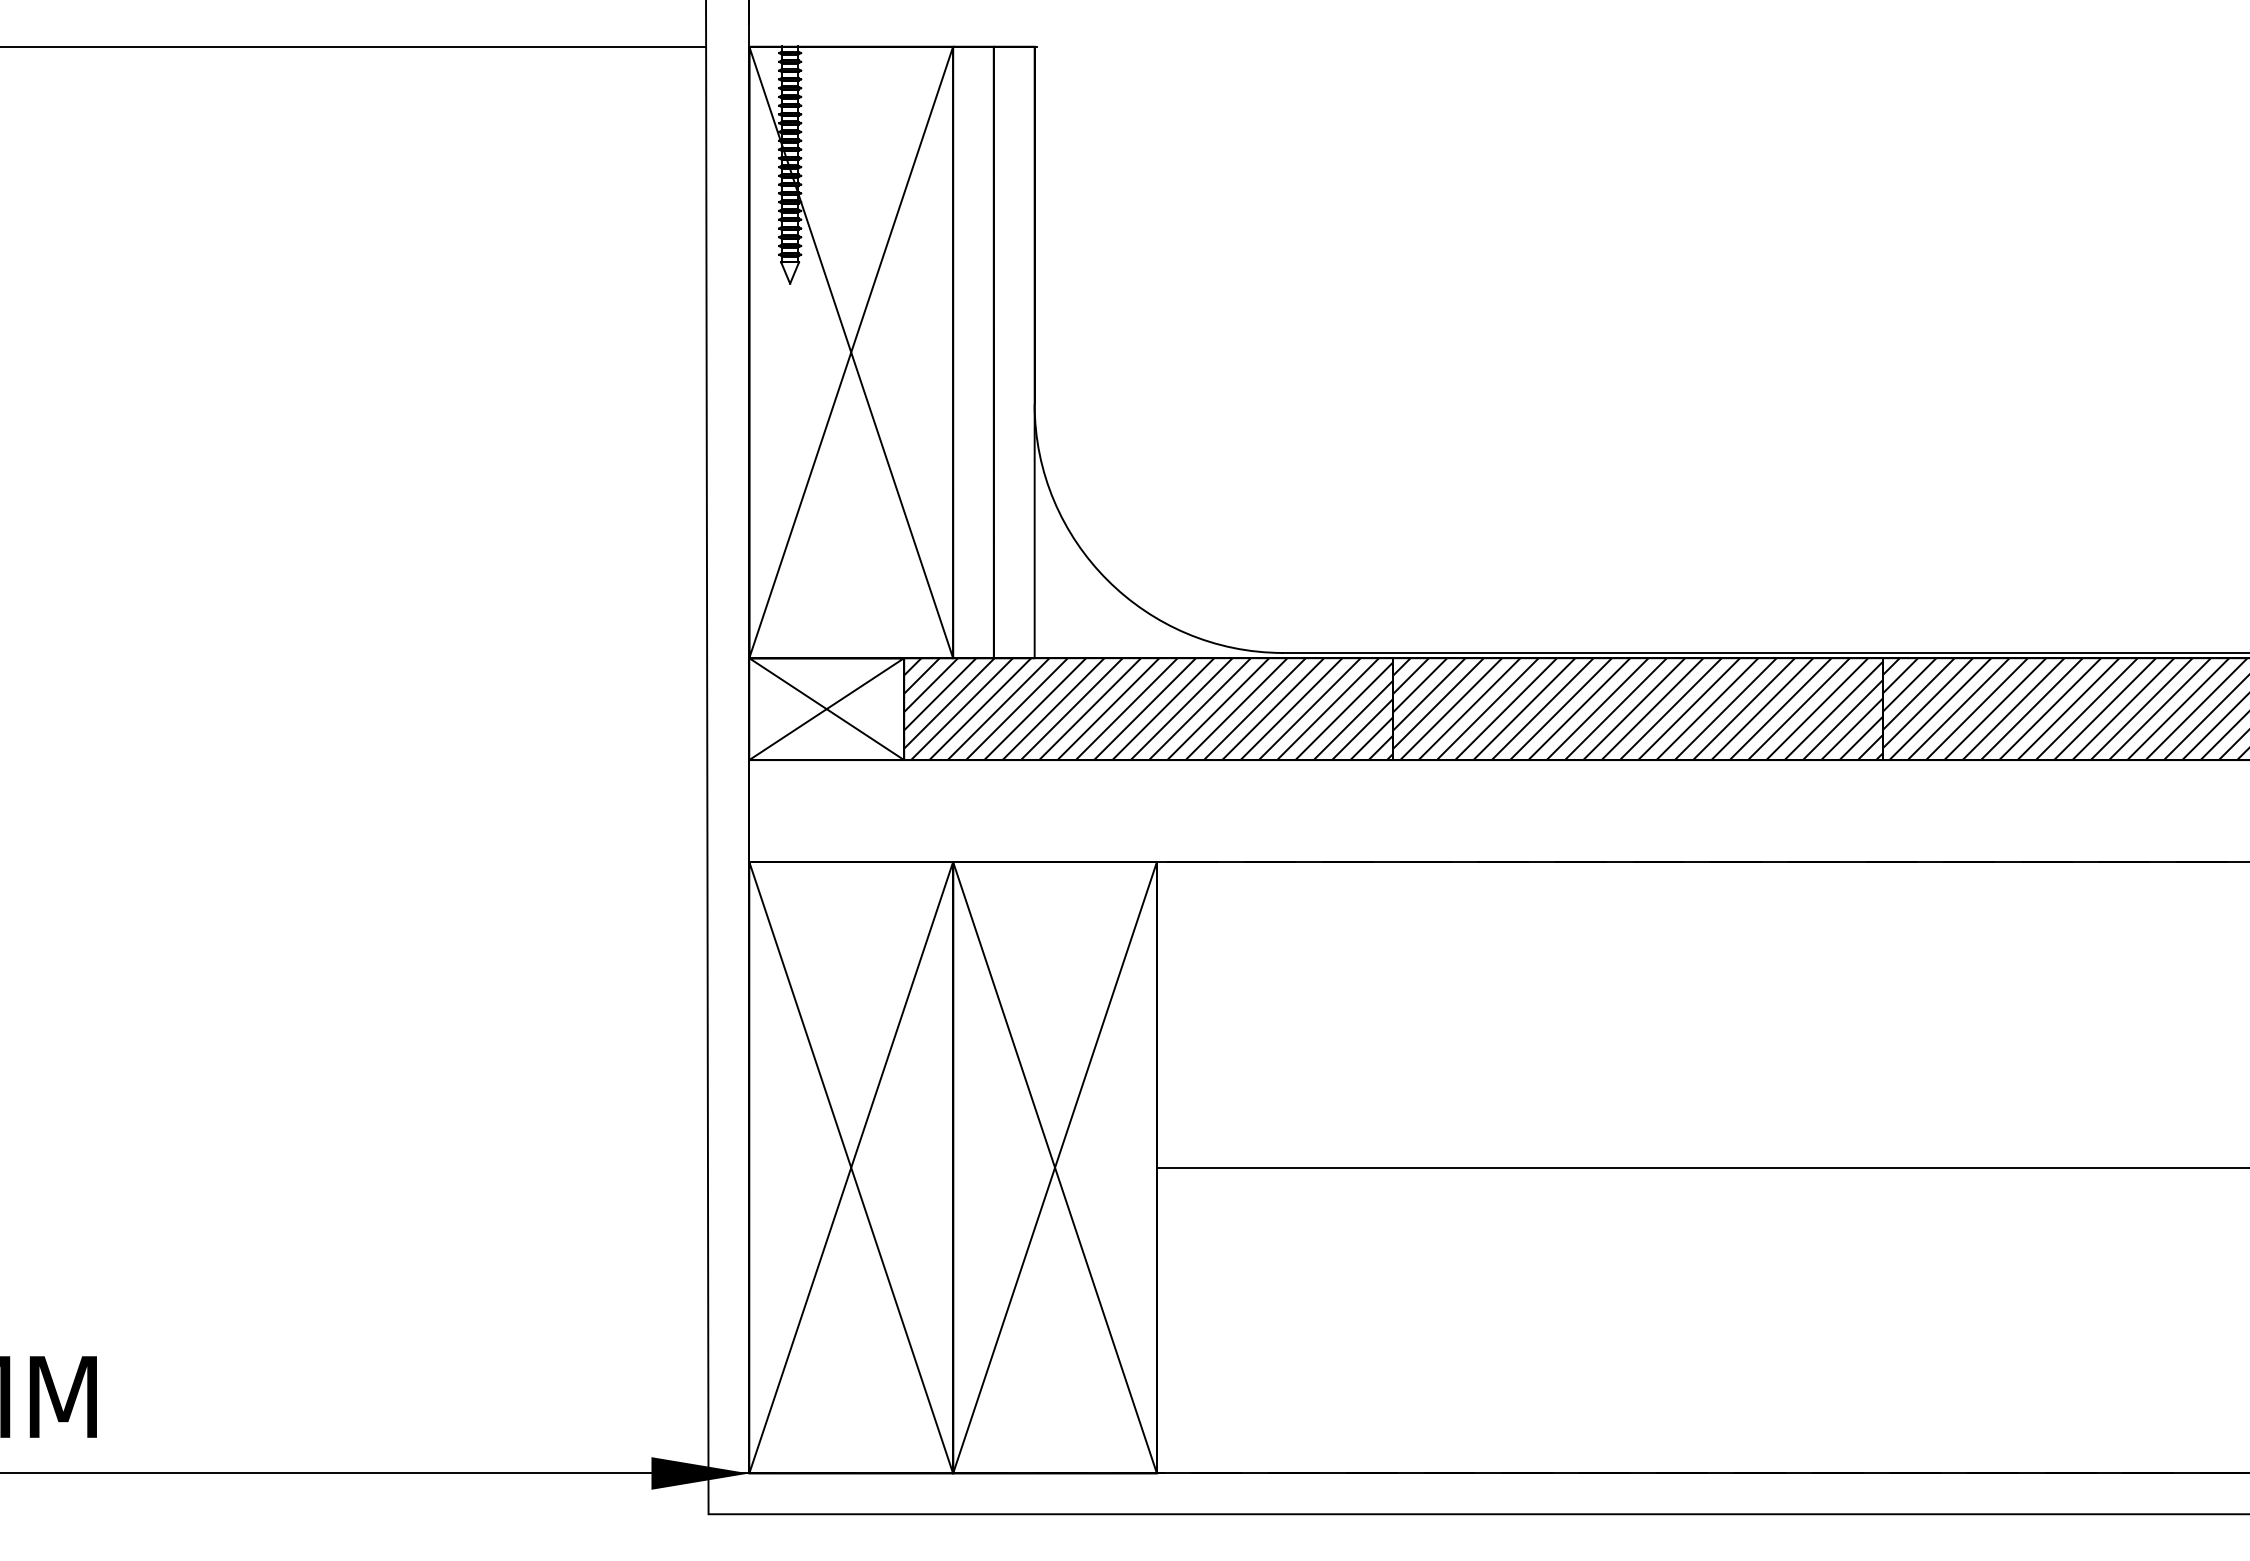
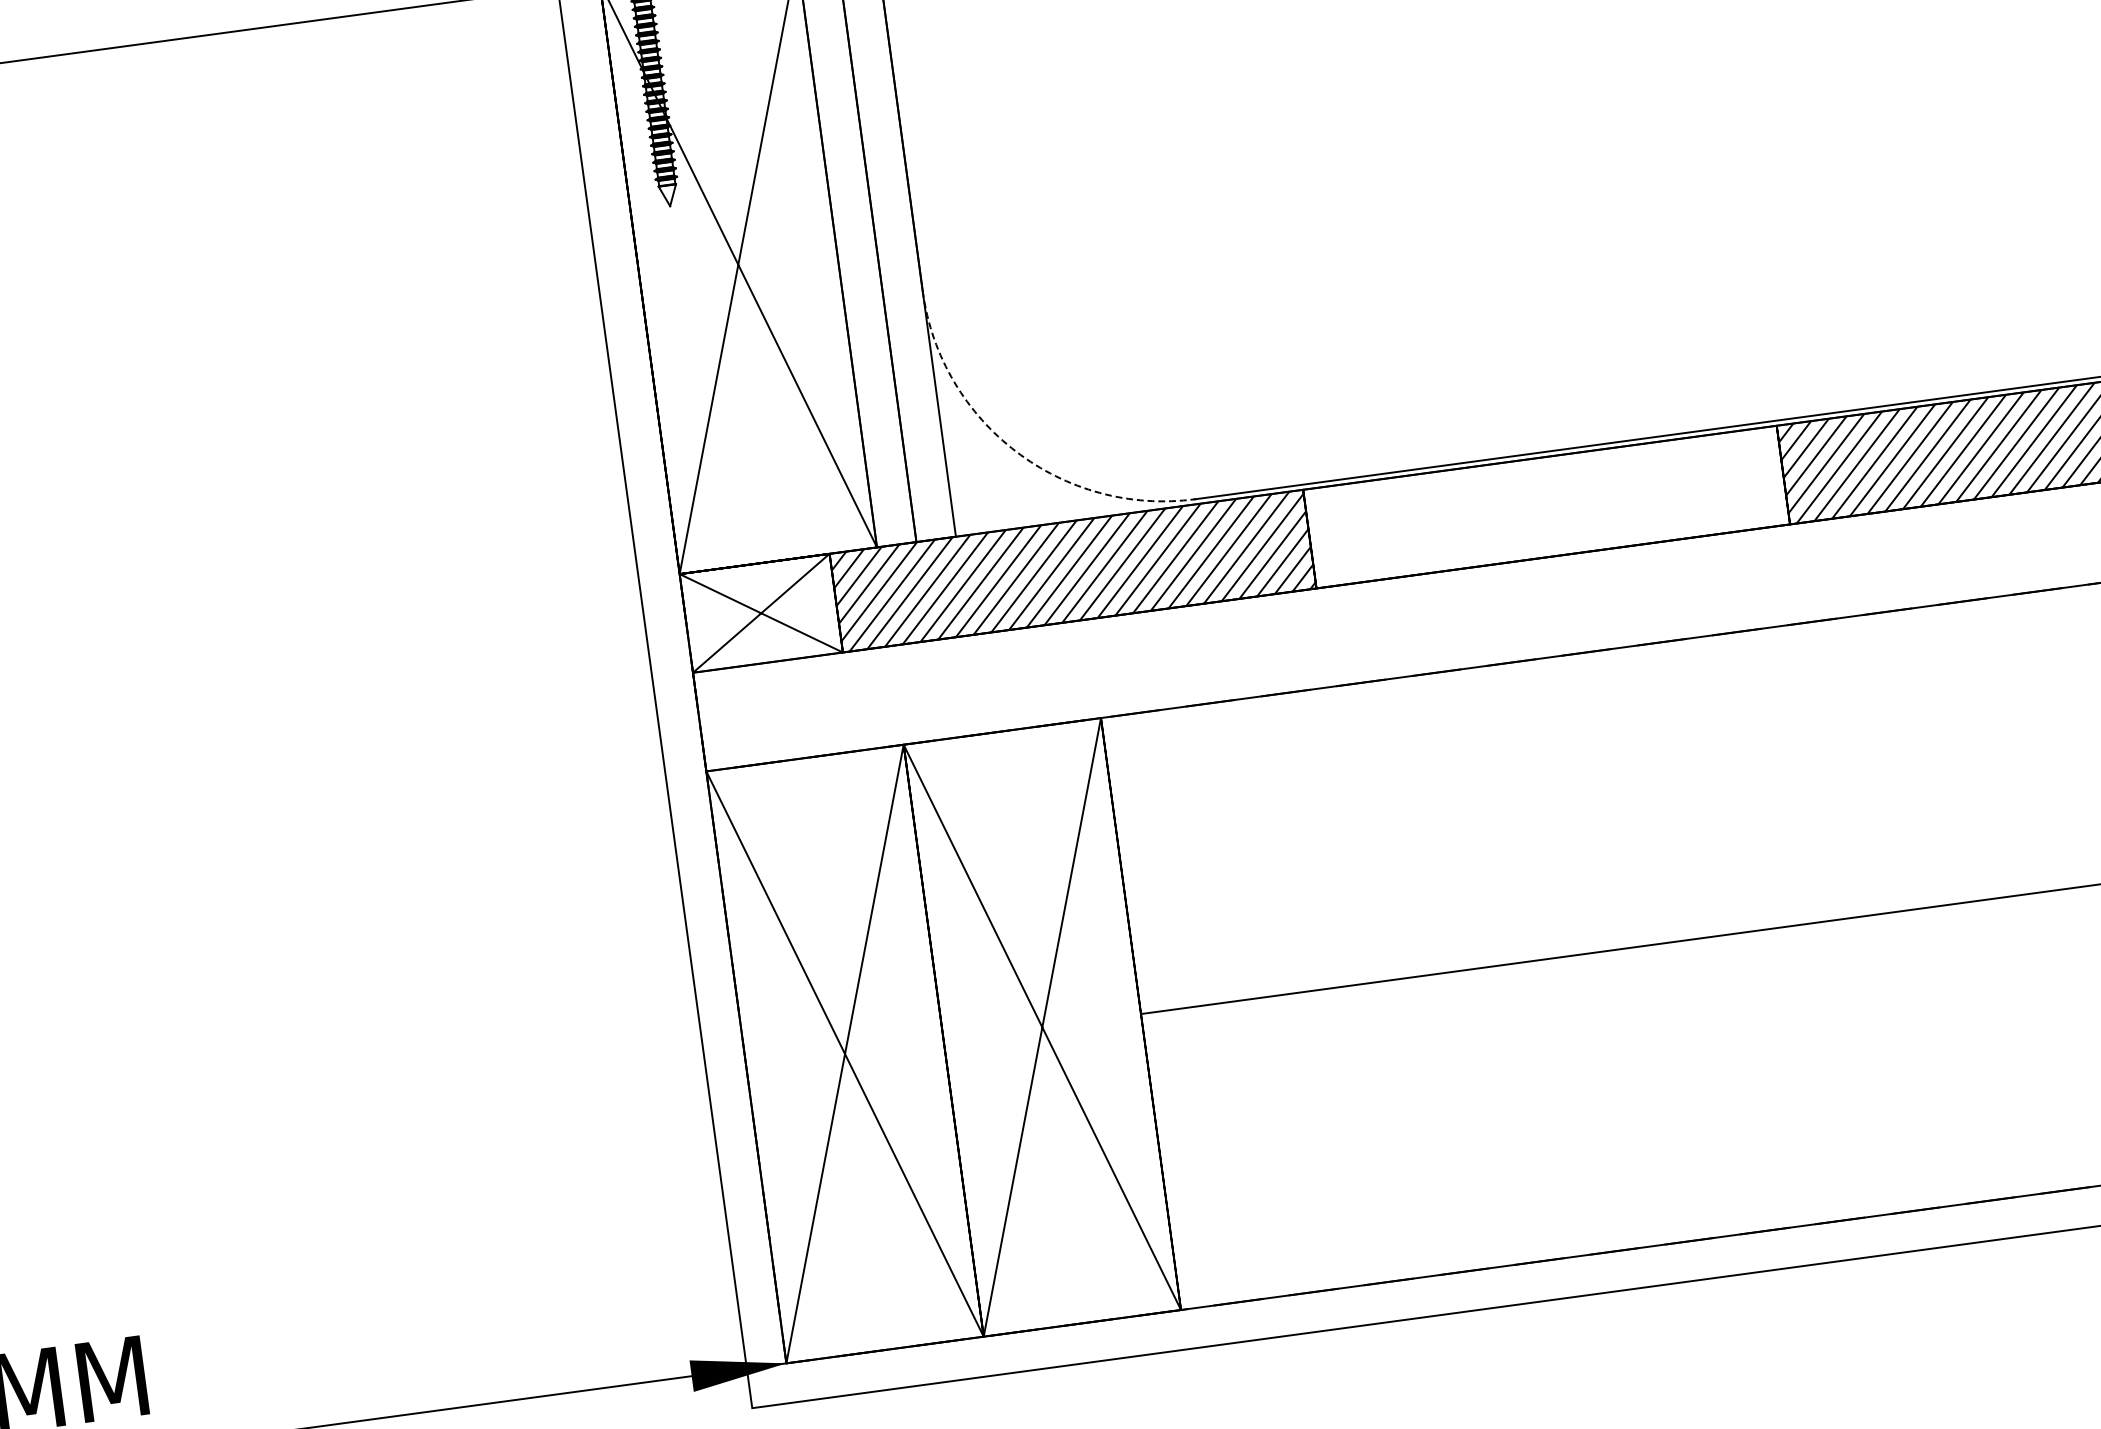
arc: (1107, 580) -> (1016, 452), solid -> dashed
hatch: (1637, 709) -> (1546, 507), removed

